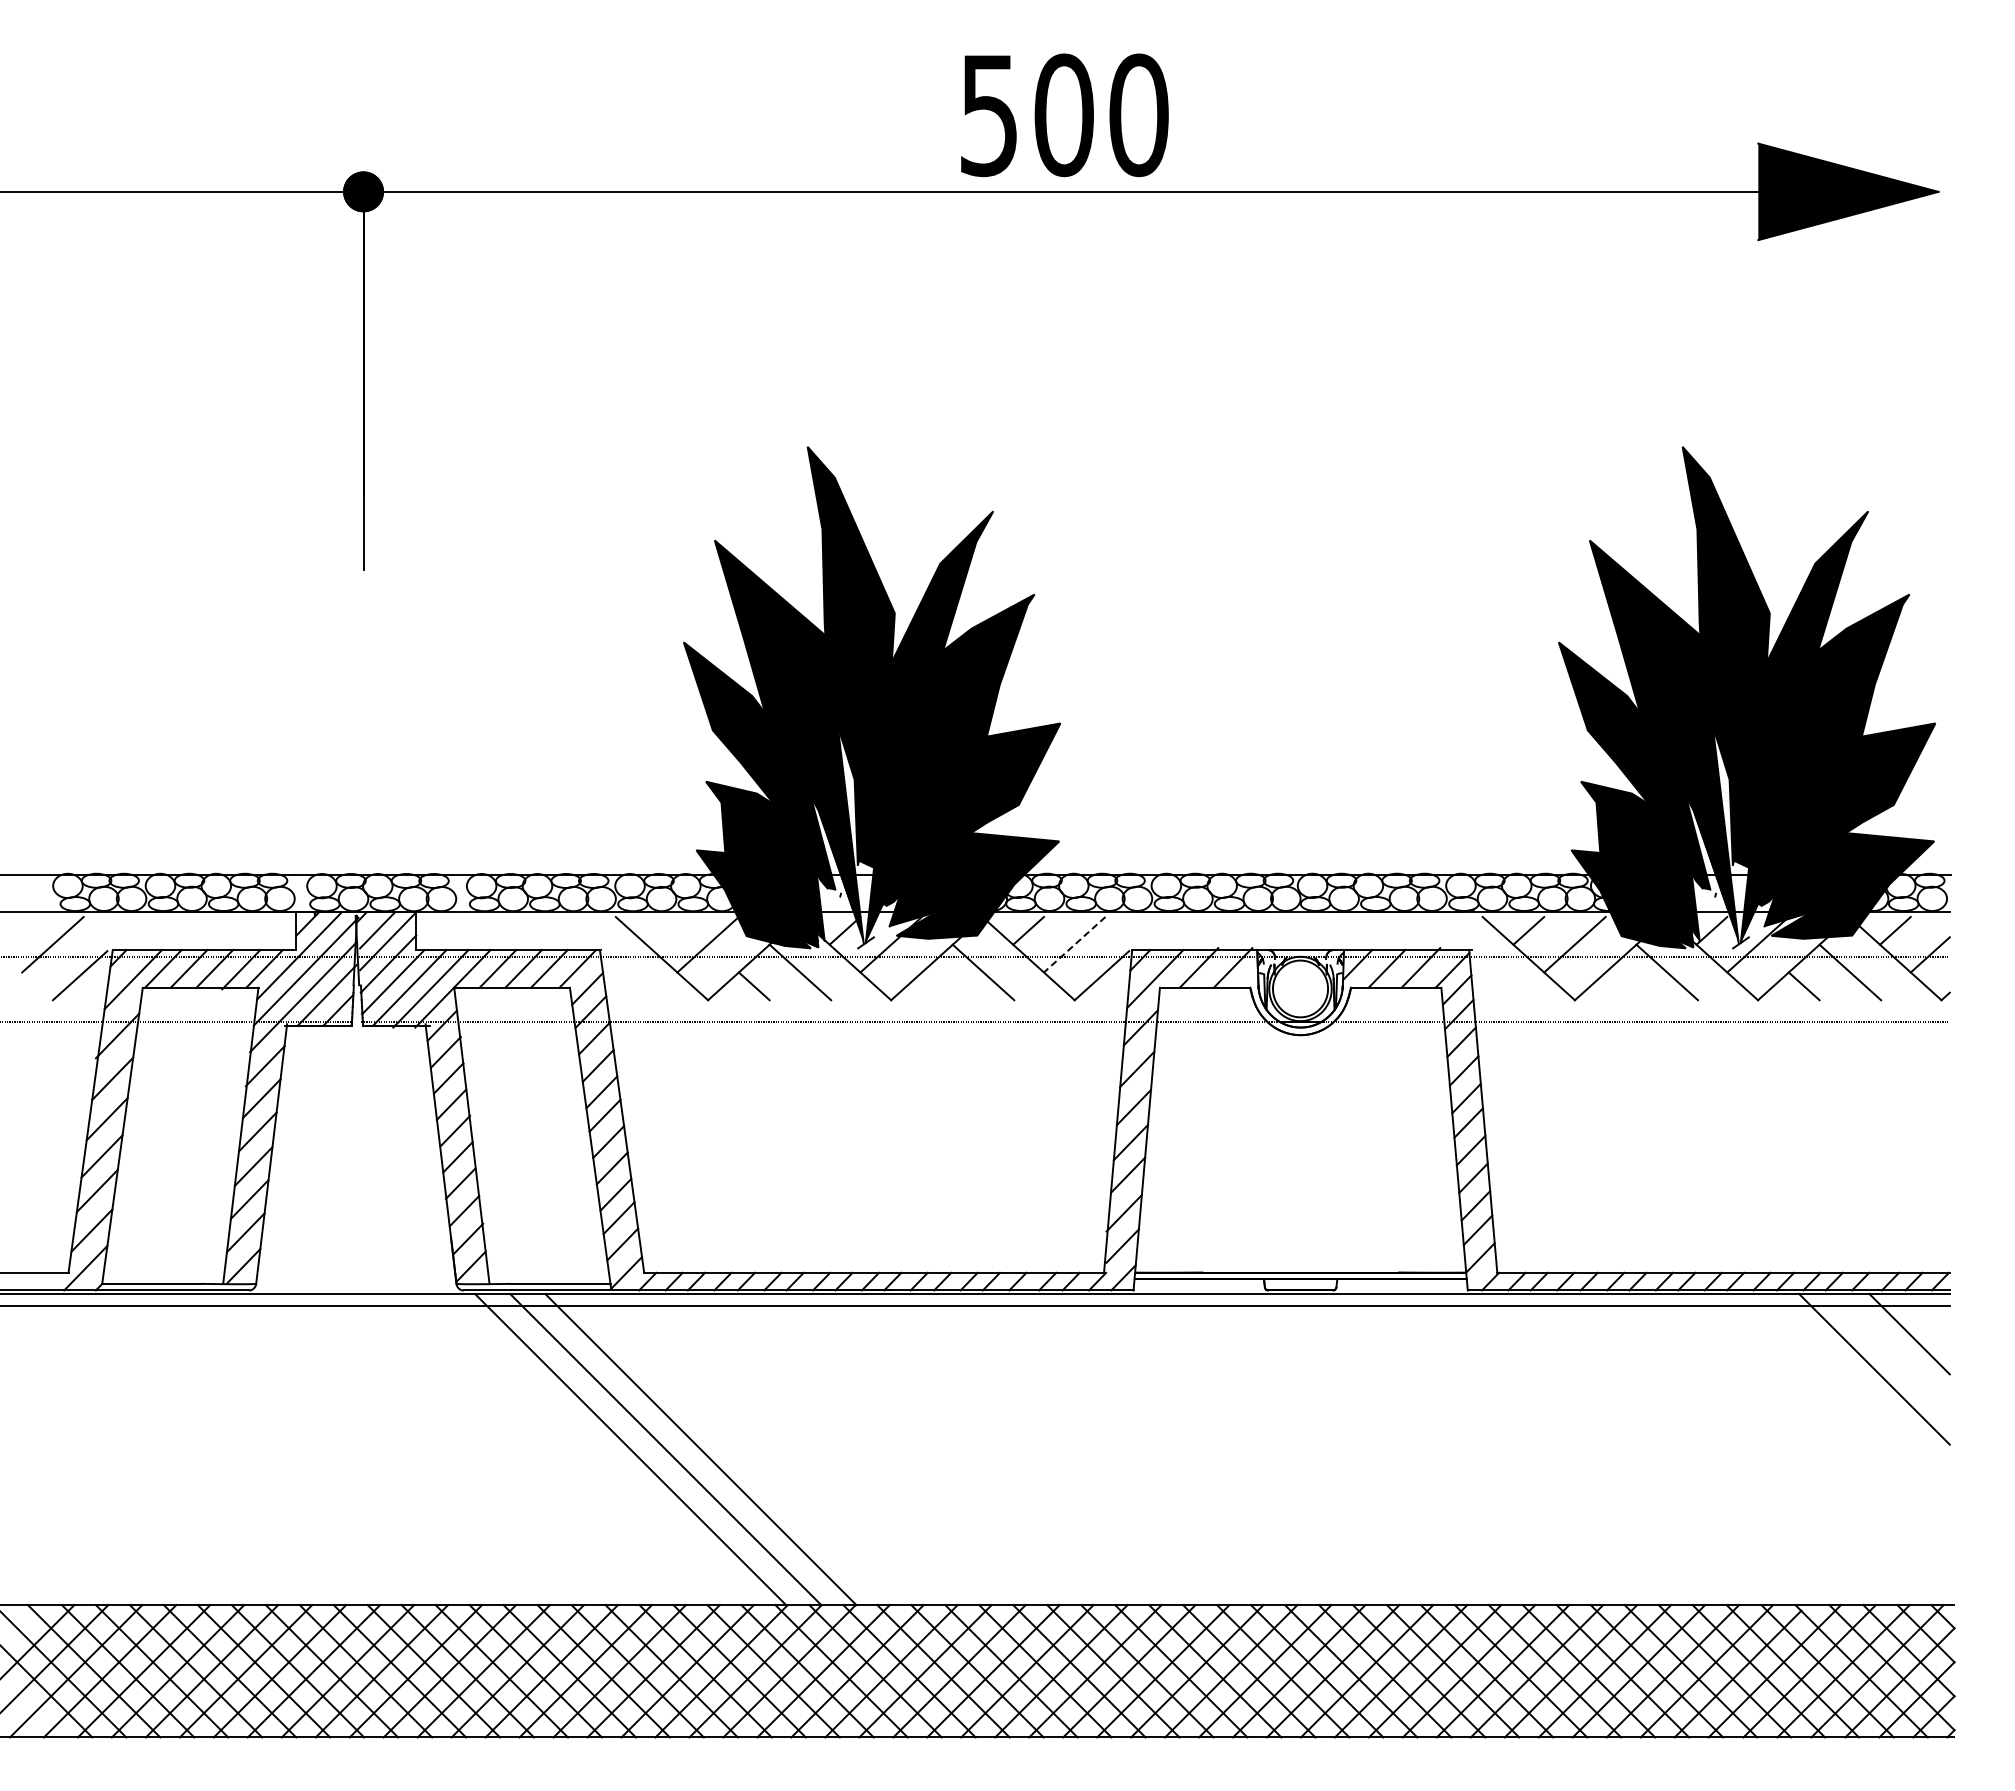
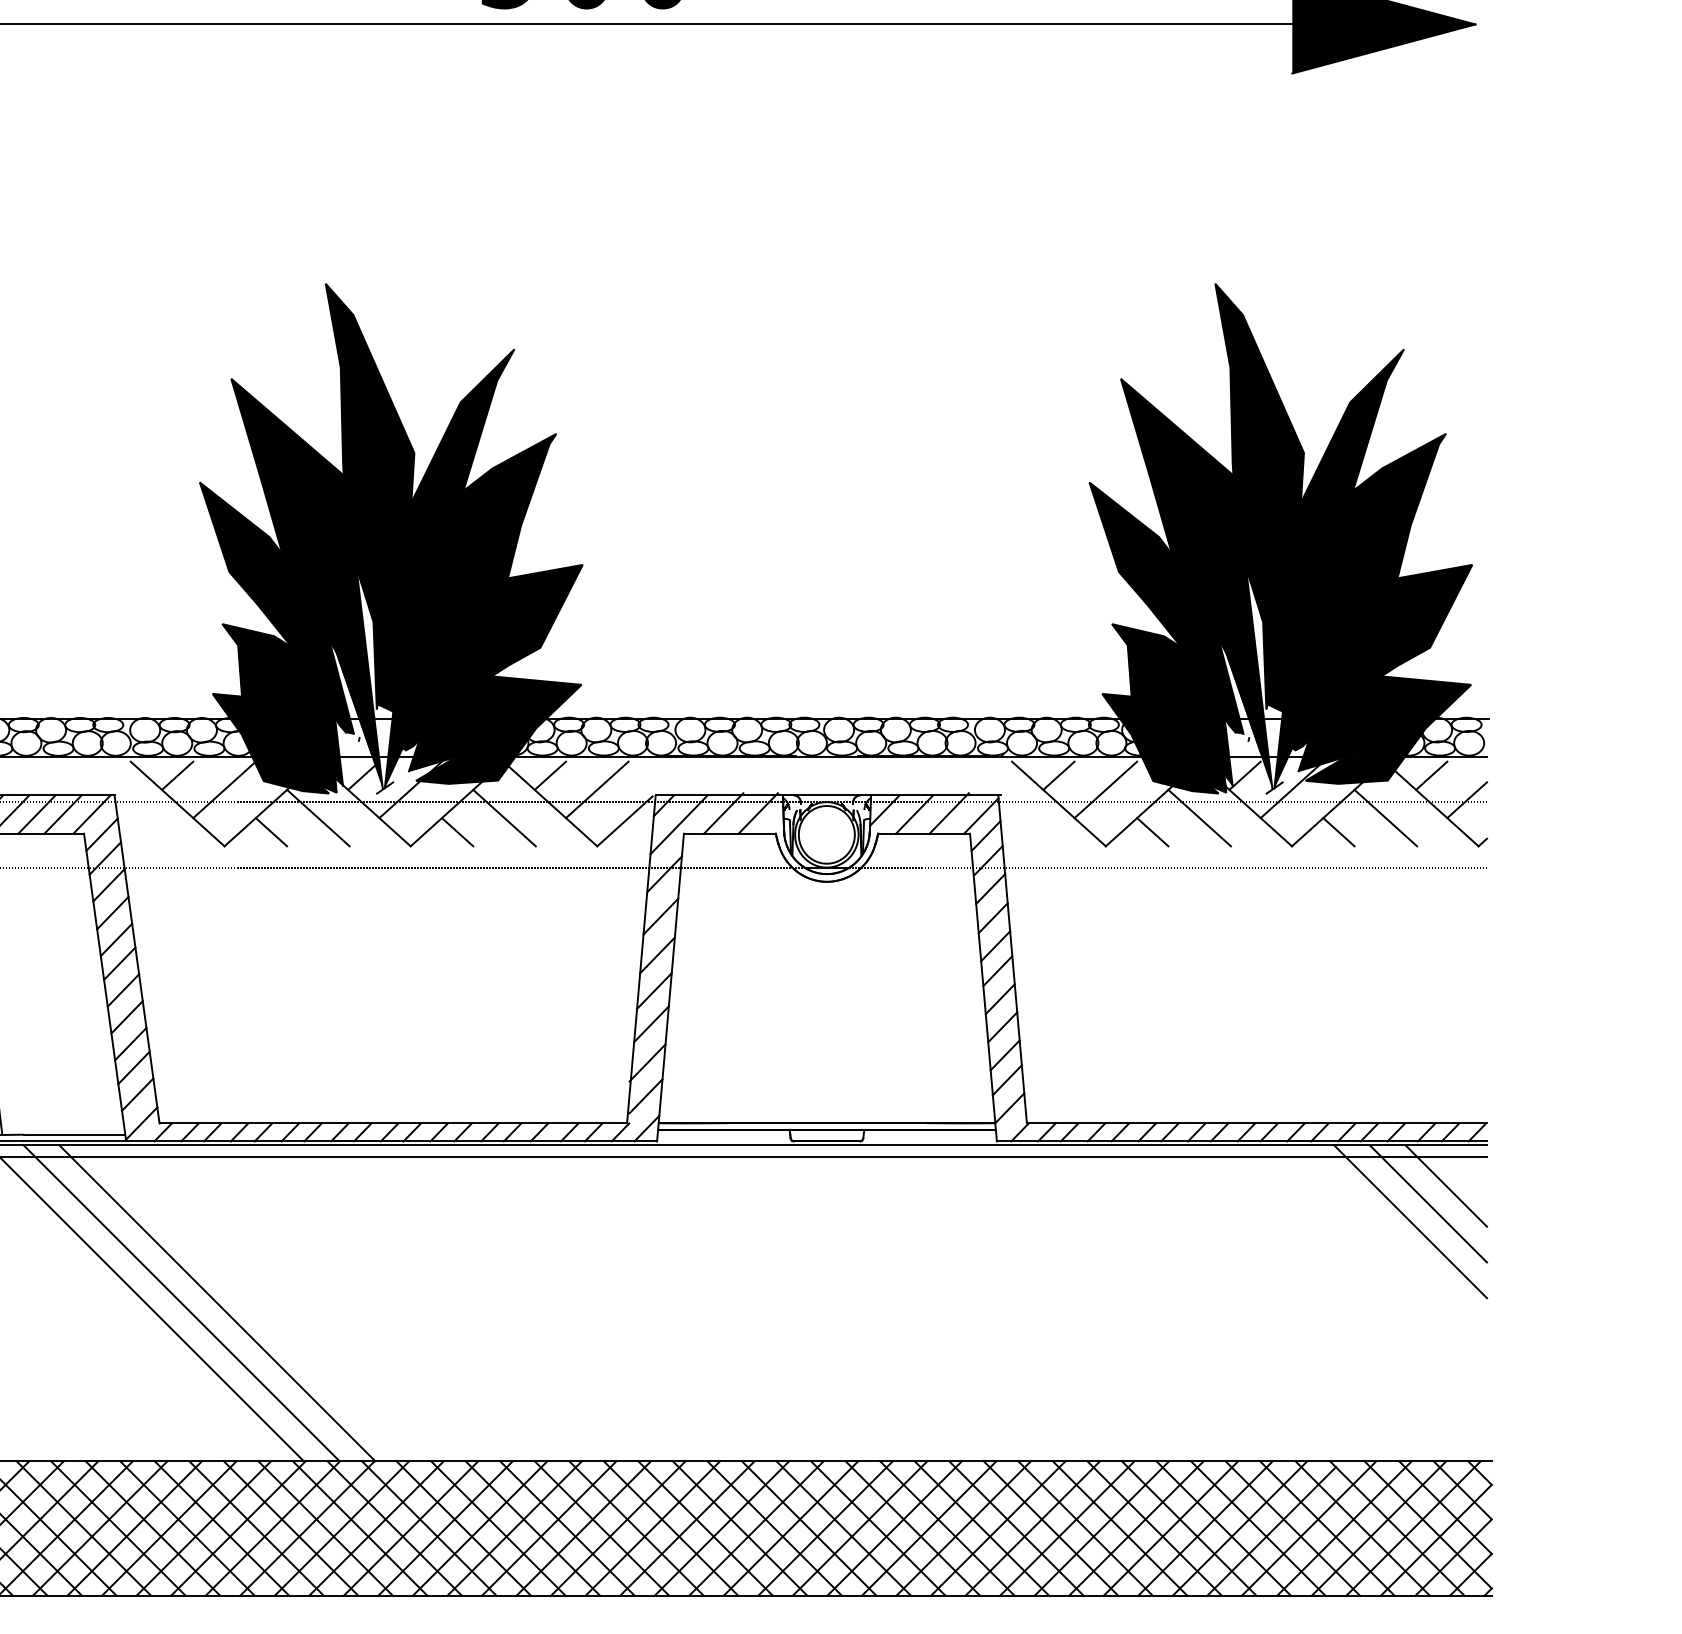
line: (661, 930) -> (177, 775), added
line: (1074, 945) -> (597, 790), dashed -> solid
line: (936, 986) -> (456, 832), added
line: (1620, 986) -> (1152, 832), added
line: (1891, 1351) -> (1427, 1203), added

